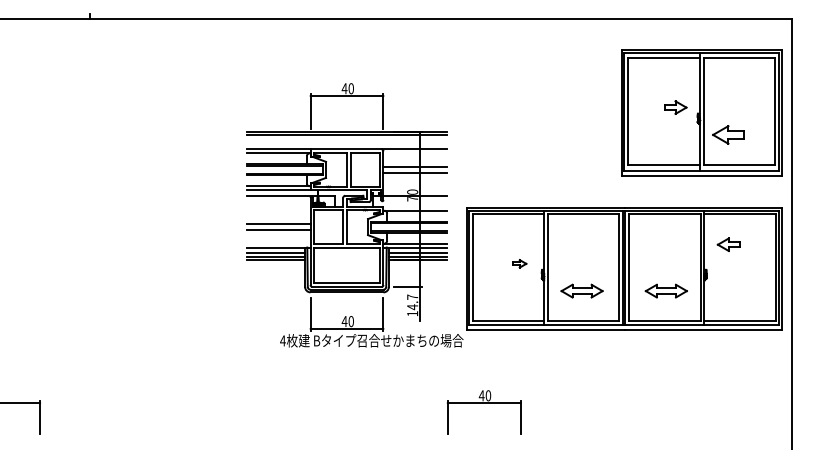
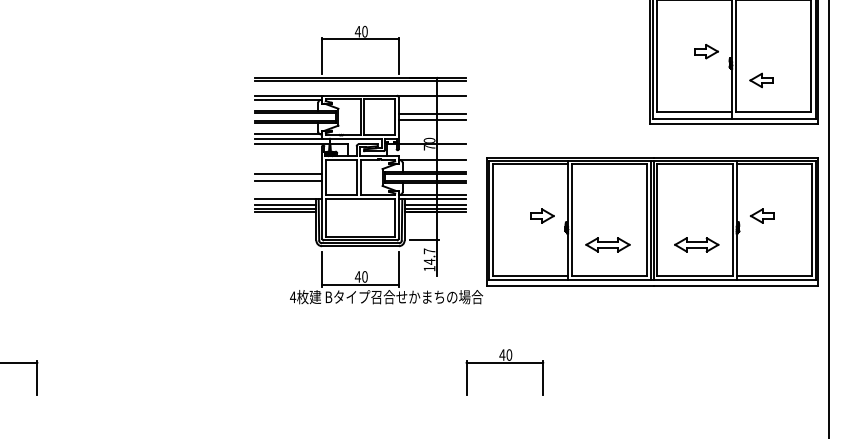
part: (727, 134) -> (761, 79), size x0.71
part: (728, 244) -> (762, 215), moved
part: (519, 263) -> (542, 215), size x1.67

